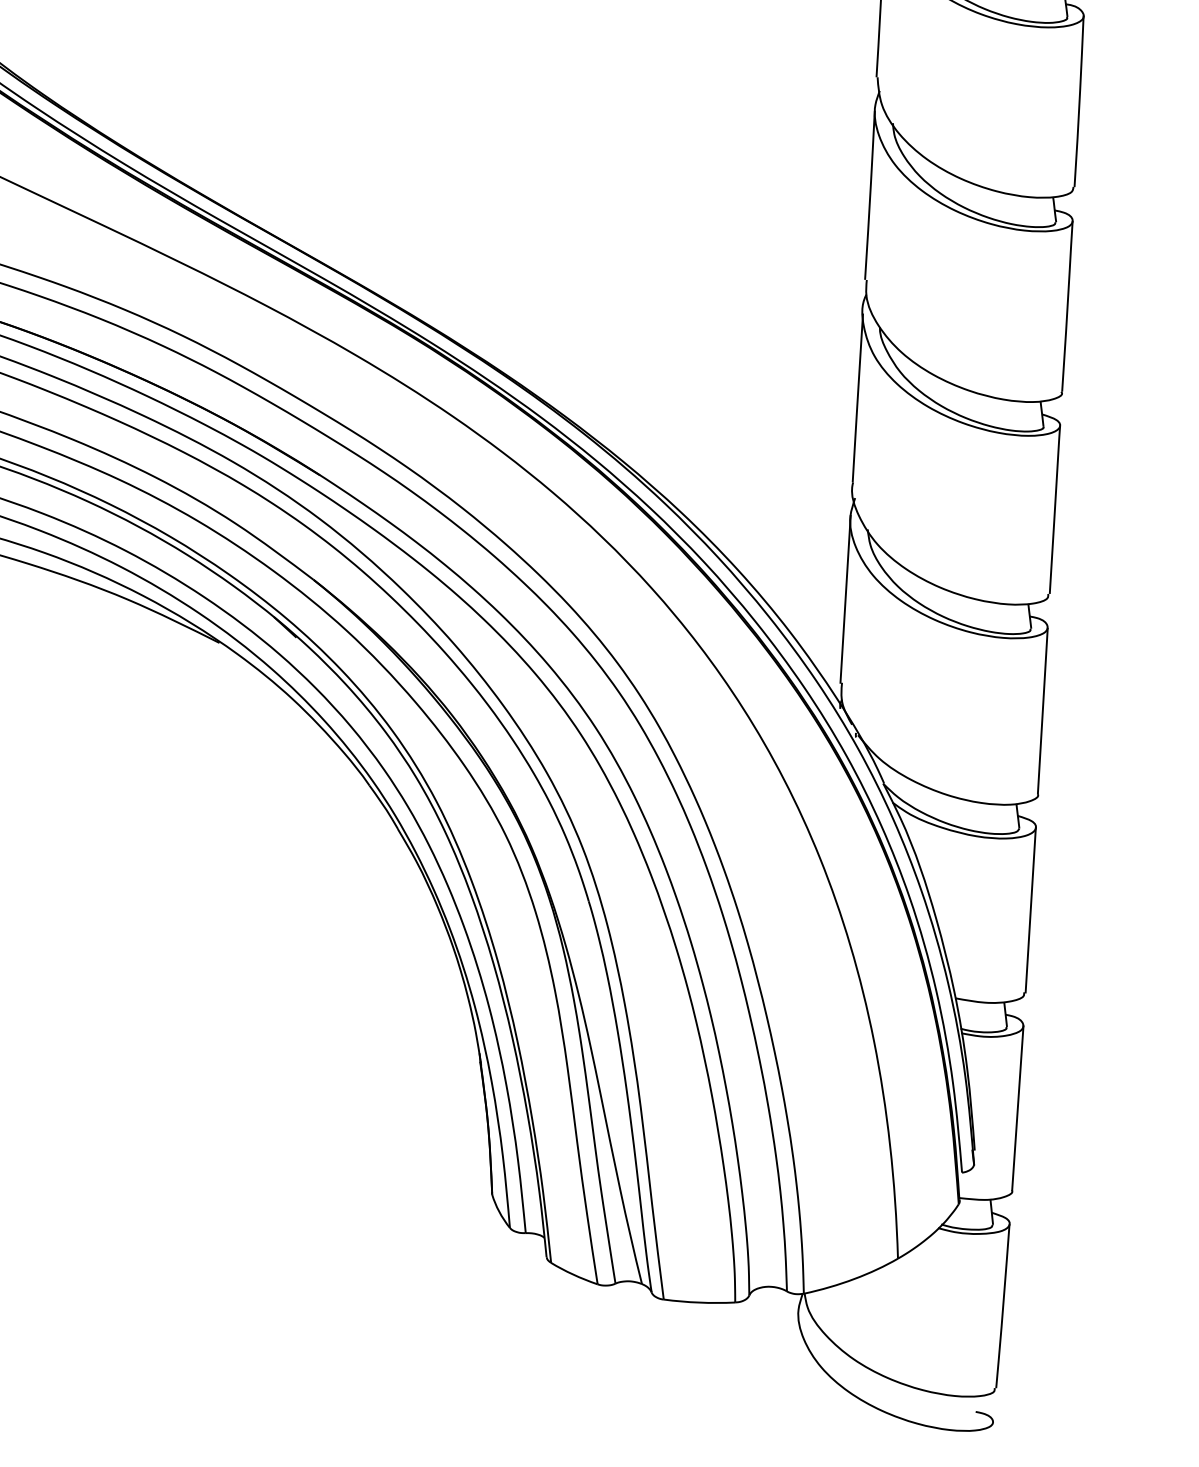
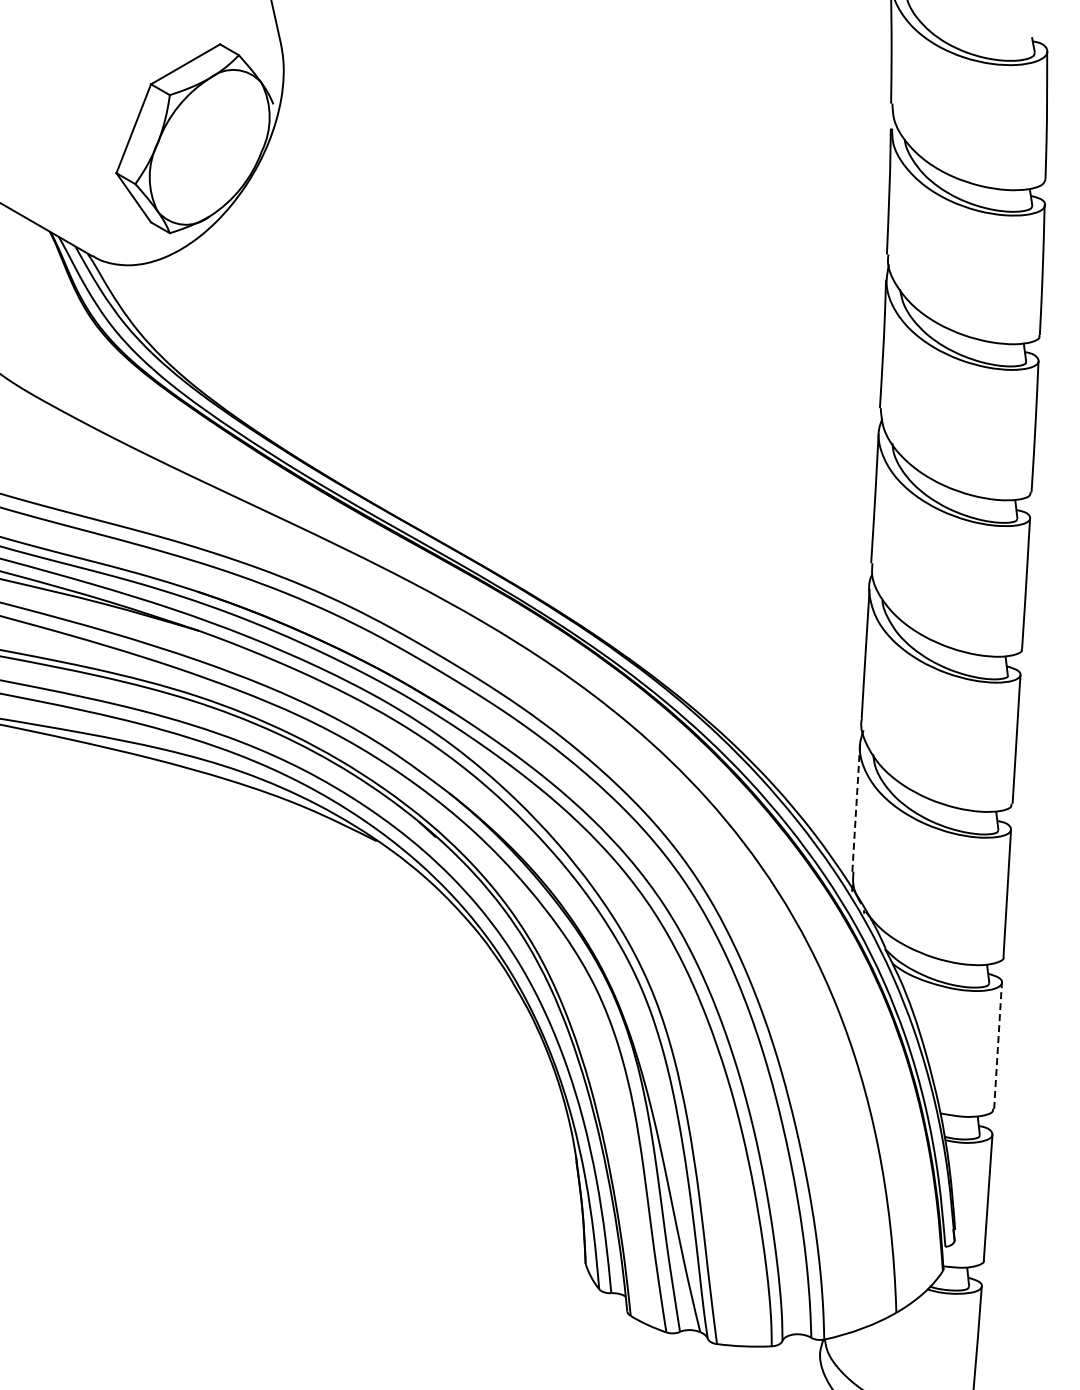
line: (845, 598) -> (856, 807), solid -> dashed
line: (1031, 909) -> (998, 1045), solid -> dashed

